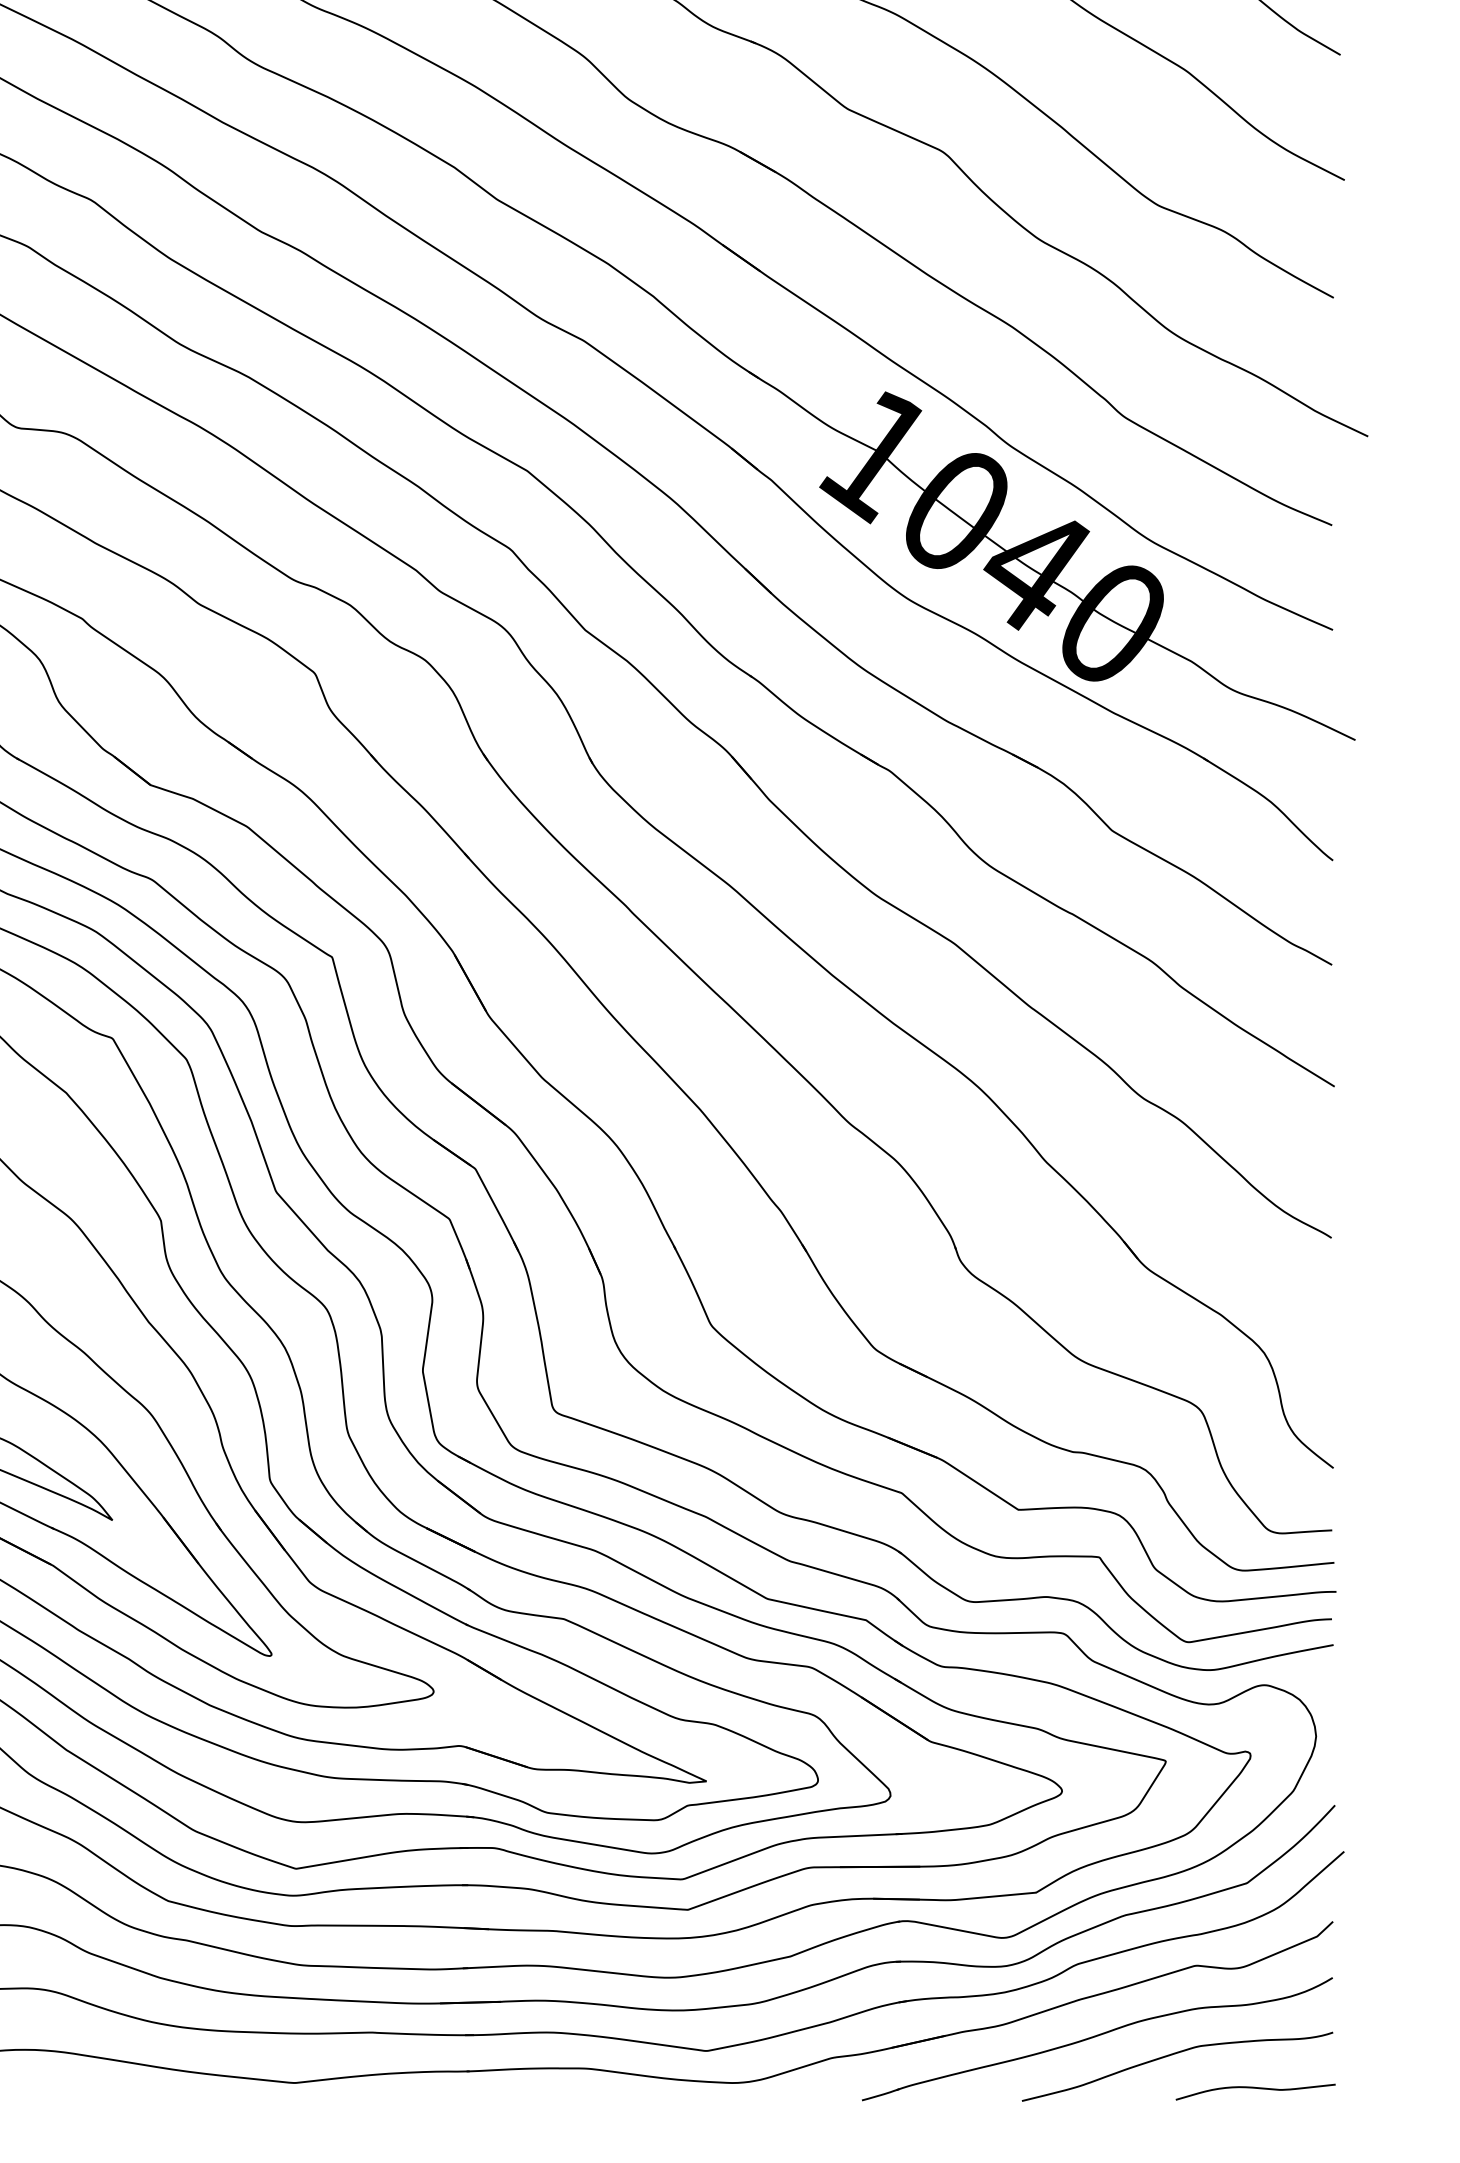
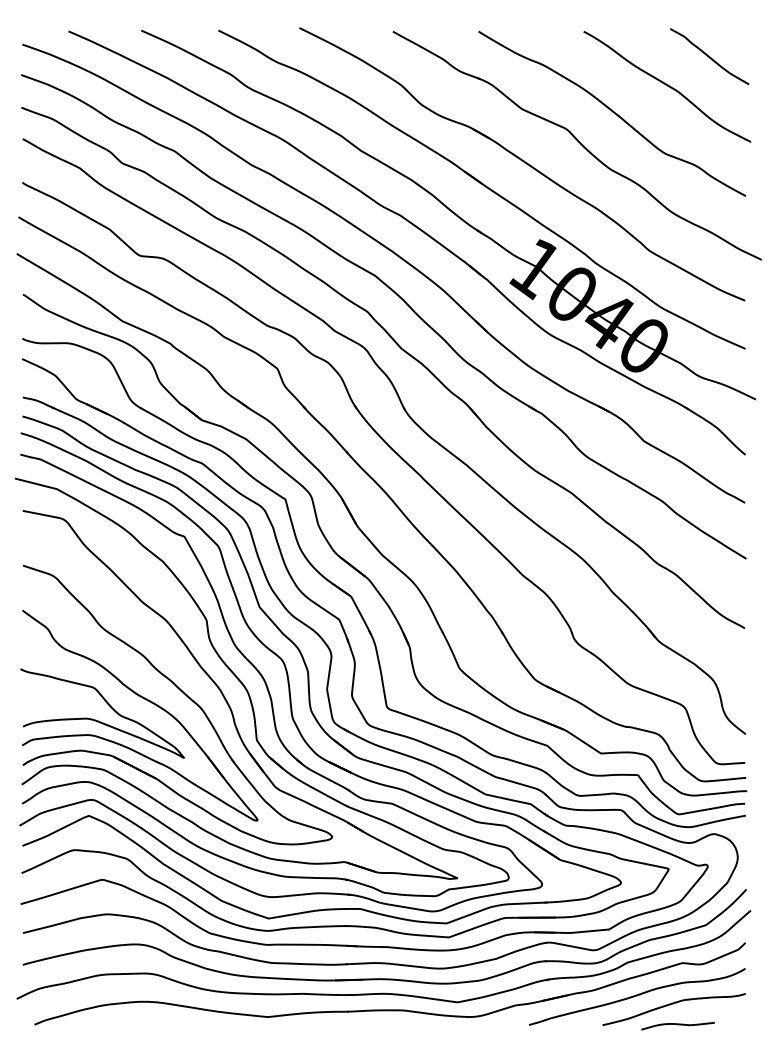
curve: (1254, 2090) -> (677, 1025), moved

